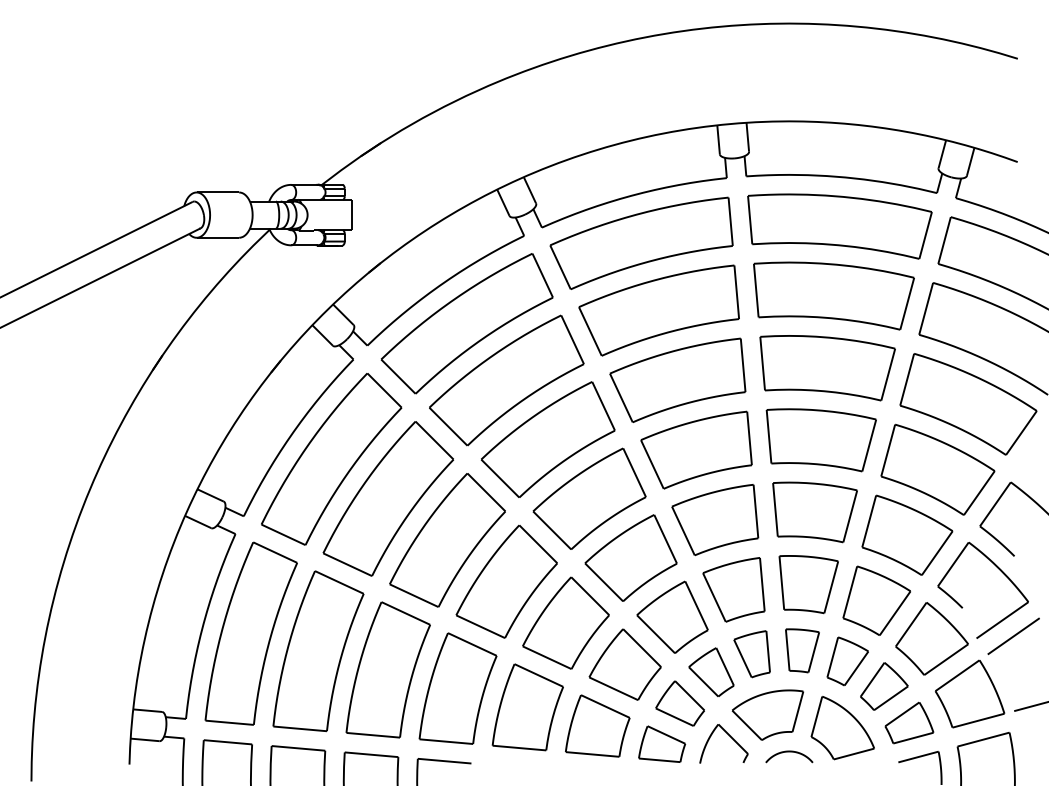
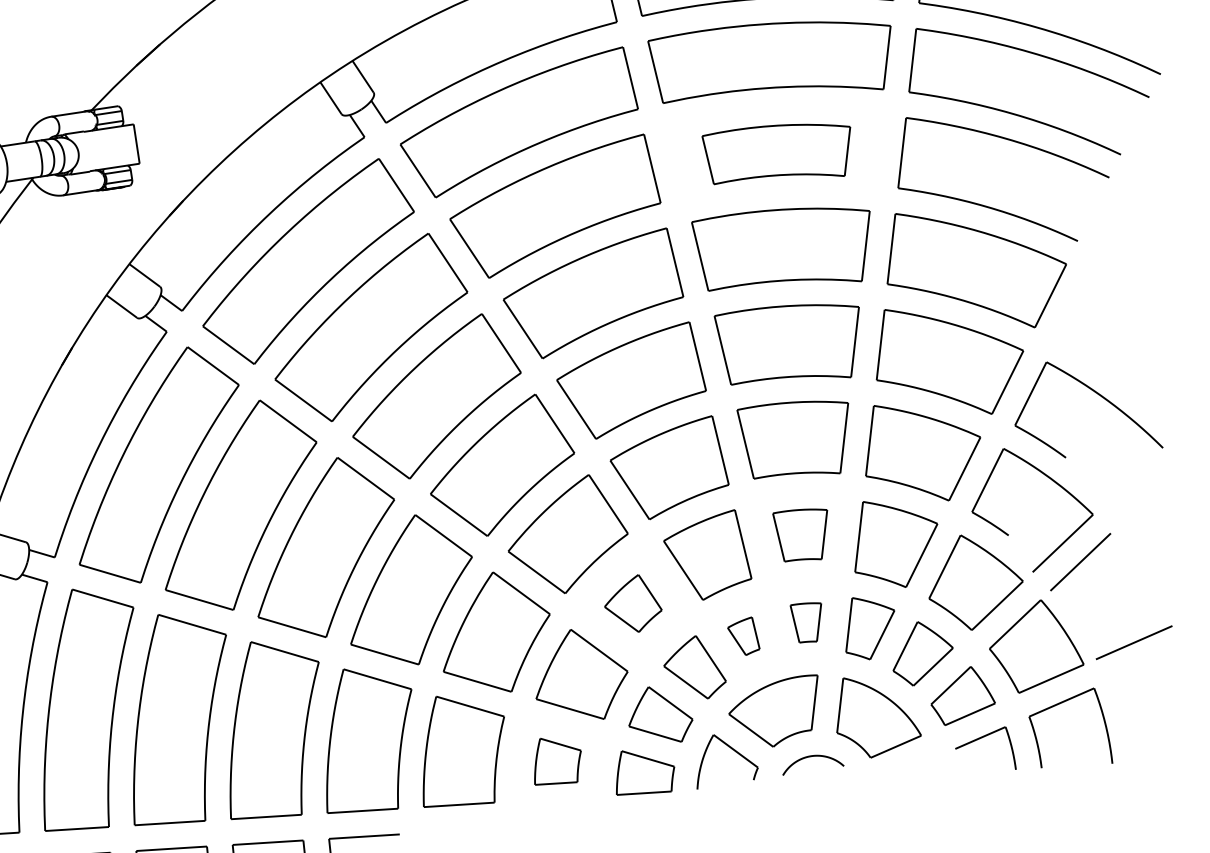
part: (833, 295) -> (778, 153), size x0.7
part: (808, 584) -> (803, 535), size x0.7
part: (672, 616) -> (632, 603), size x0.6
part: (802, 650) -> (808, 622), size x0.7
part: (751, 654) -> (742, 637), size x0.6
part: (597, 725) -> (556, 760), size x0.6

